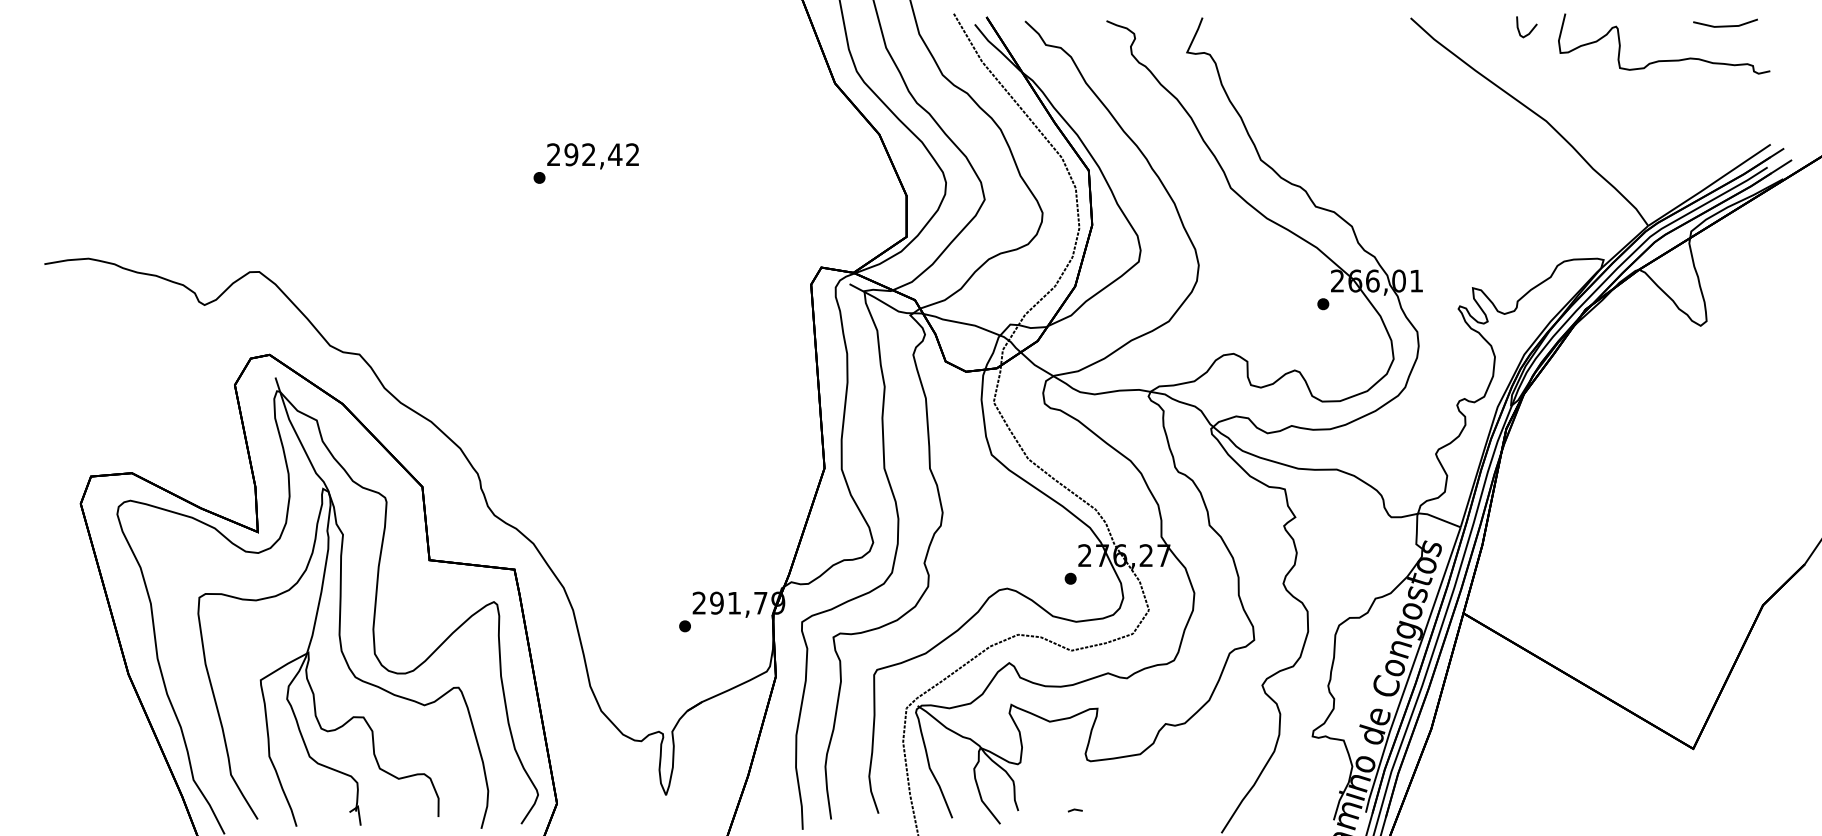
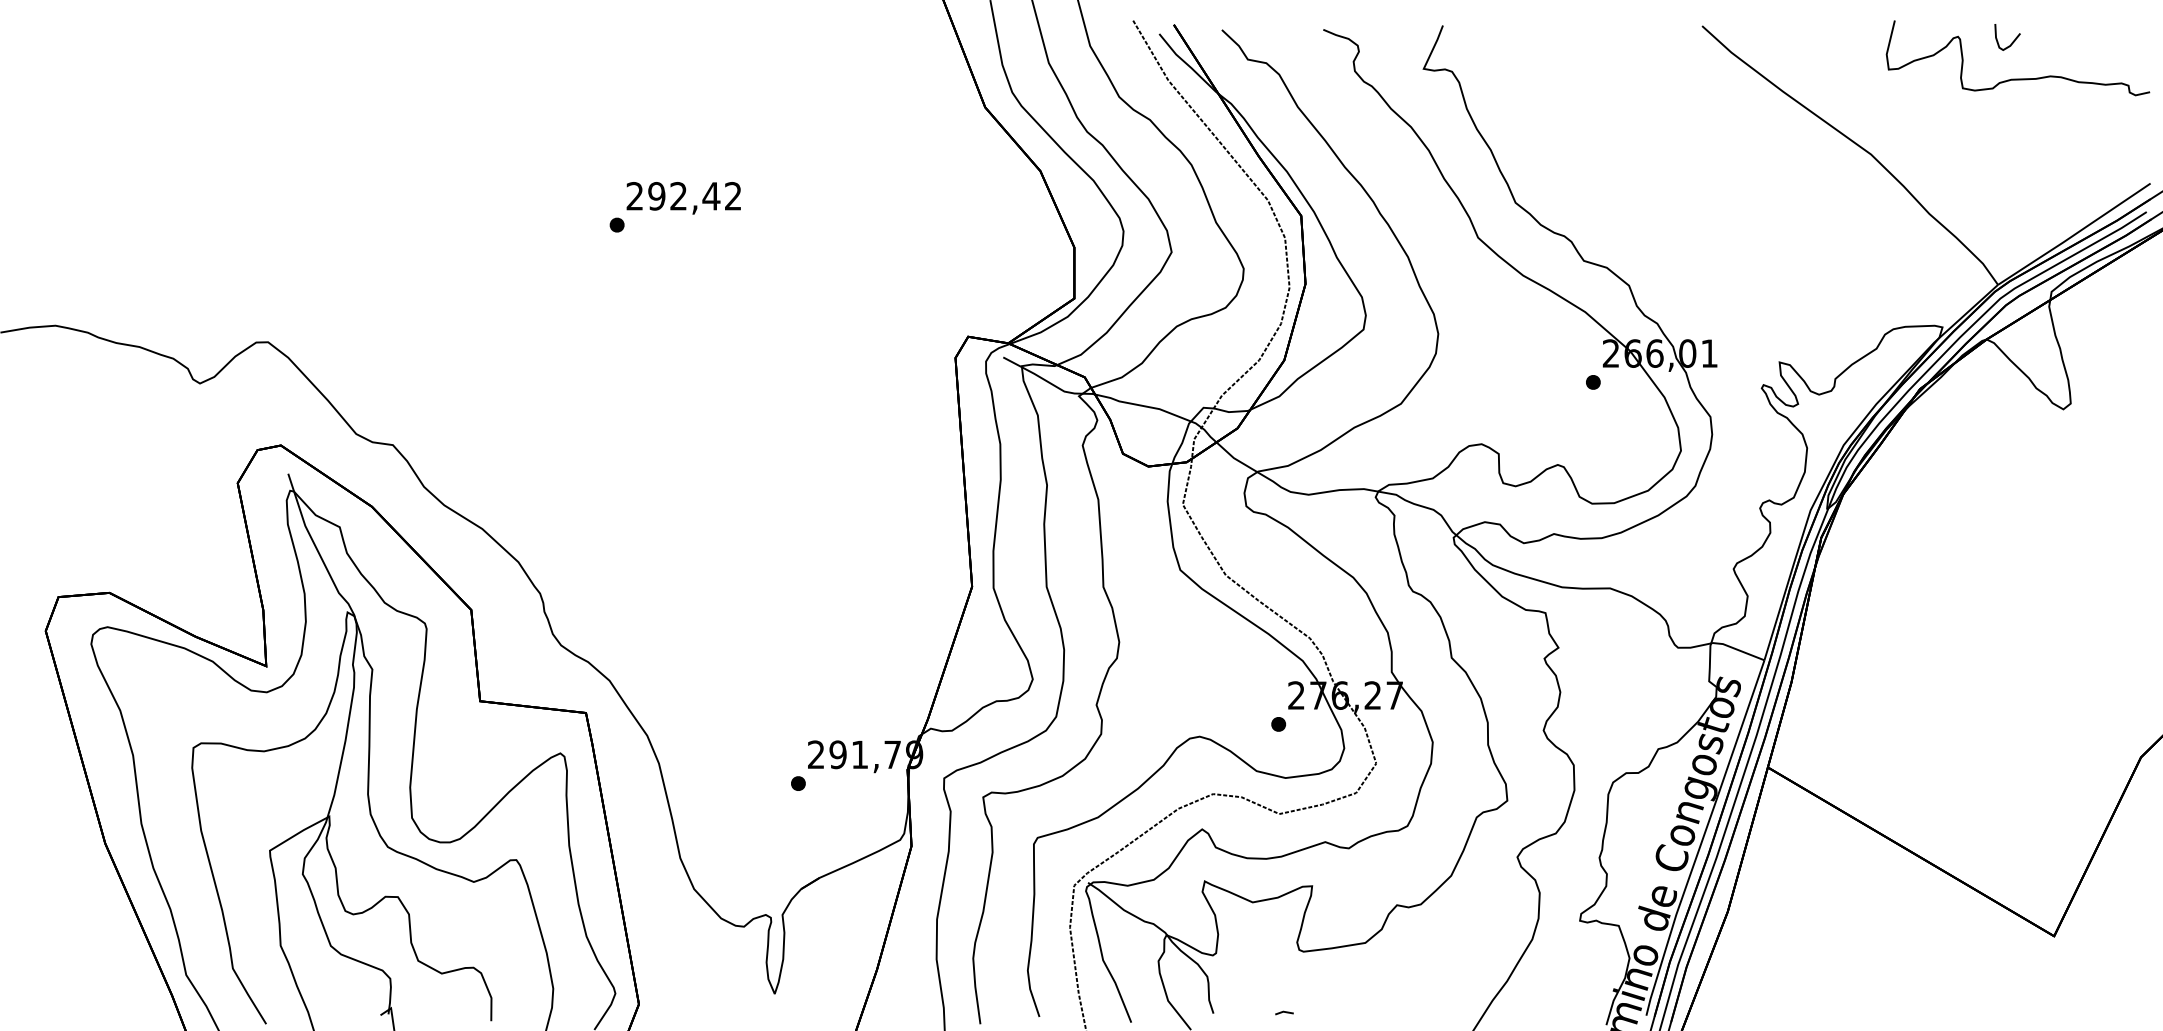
line: (1725, 25) -> (2094, 35), removed
curve: (1530, 30) -> (2012, 41), moved

